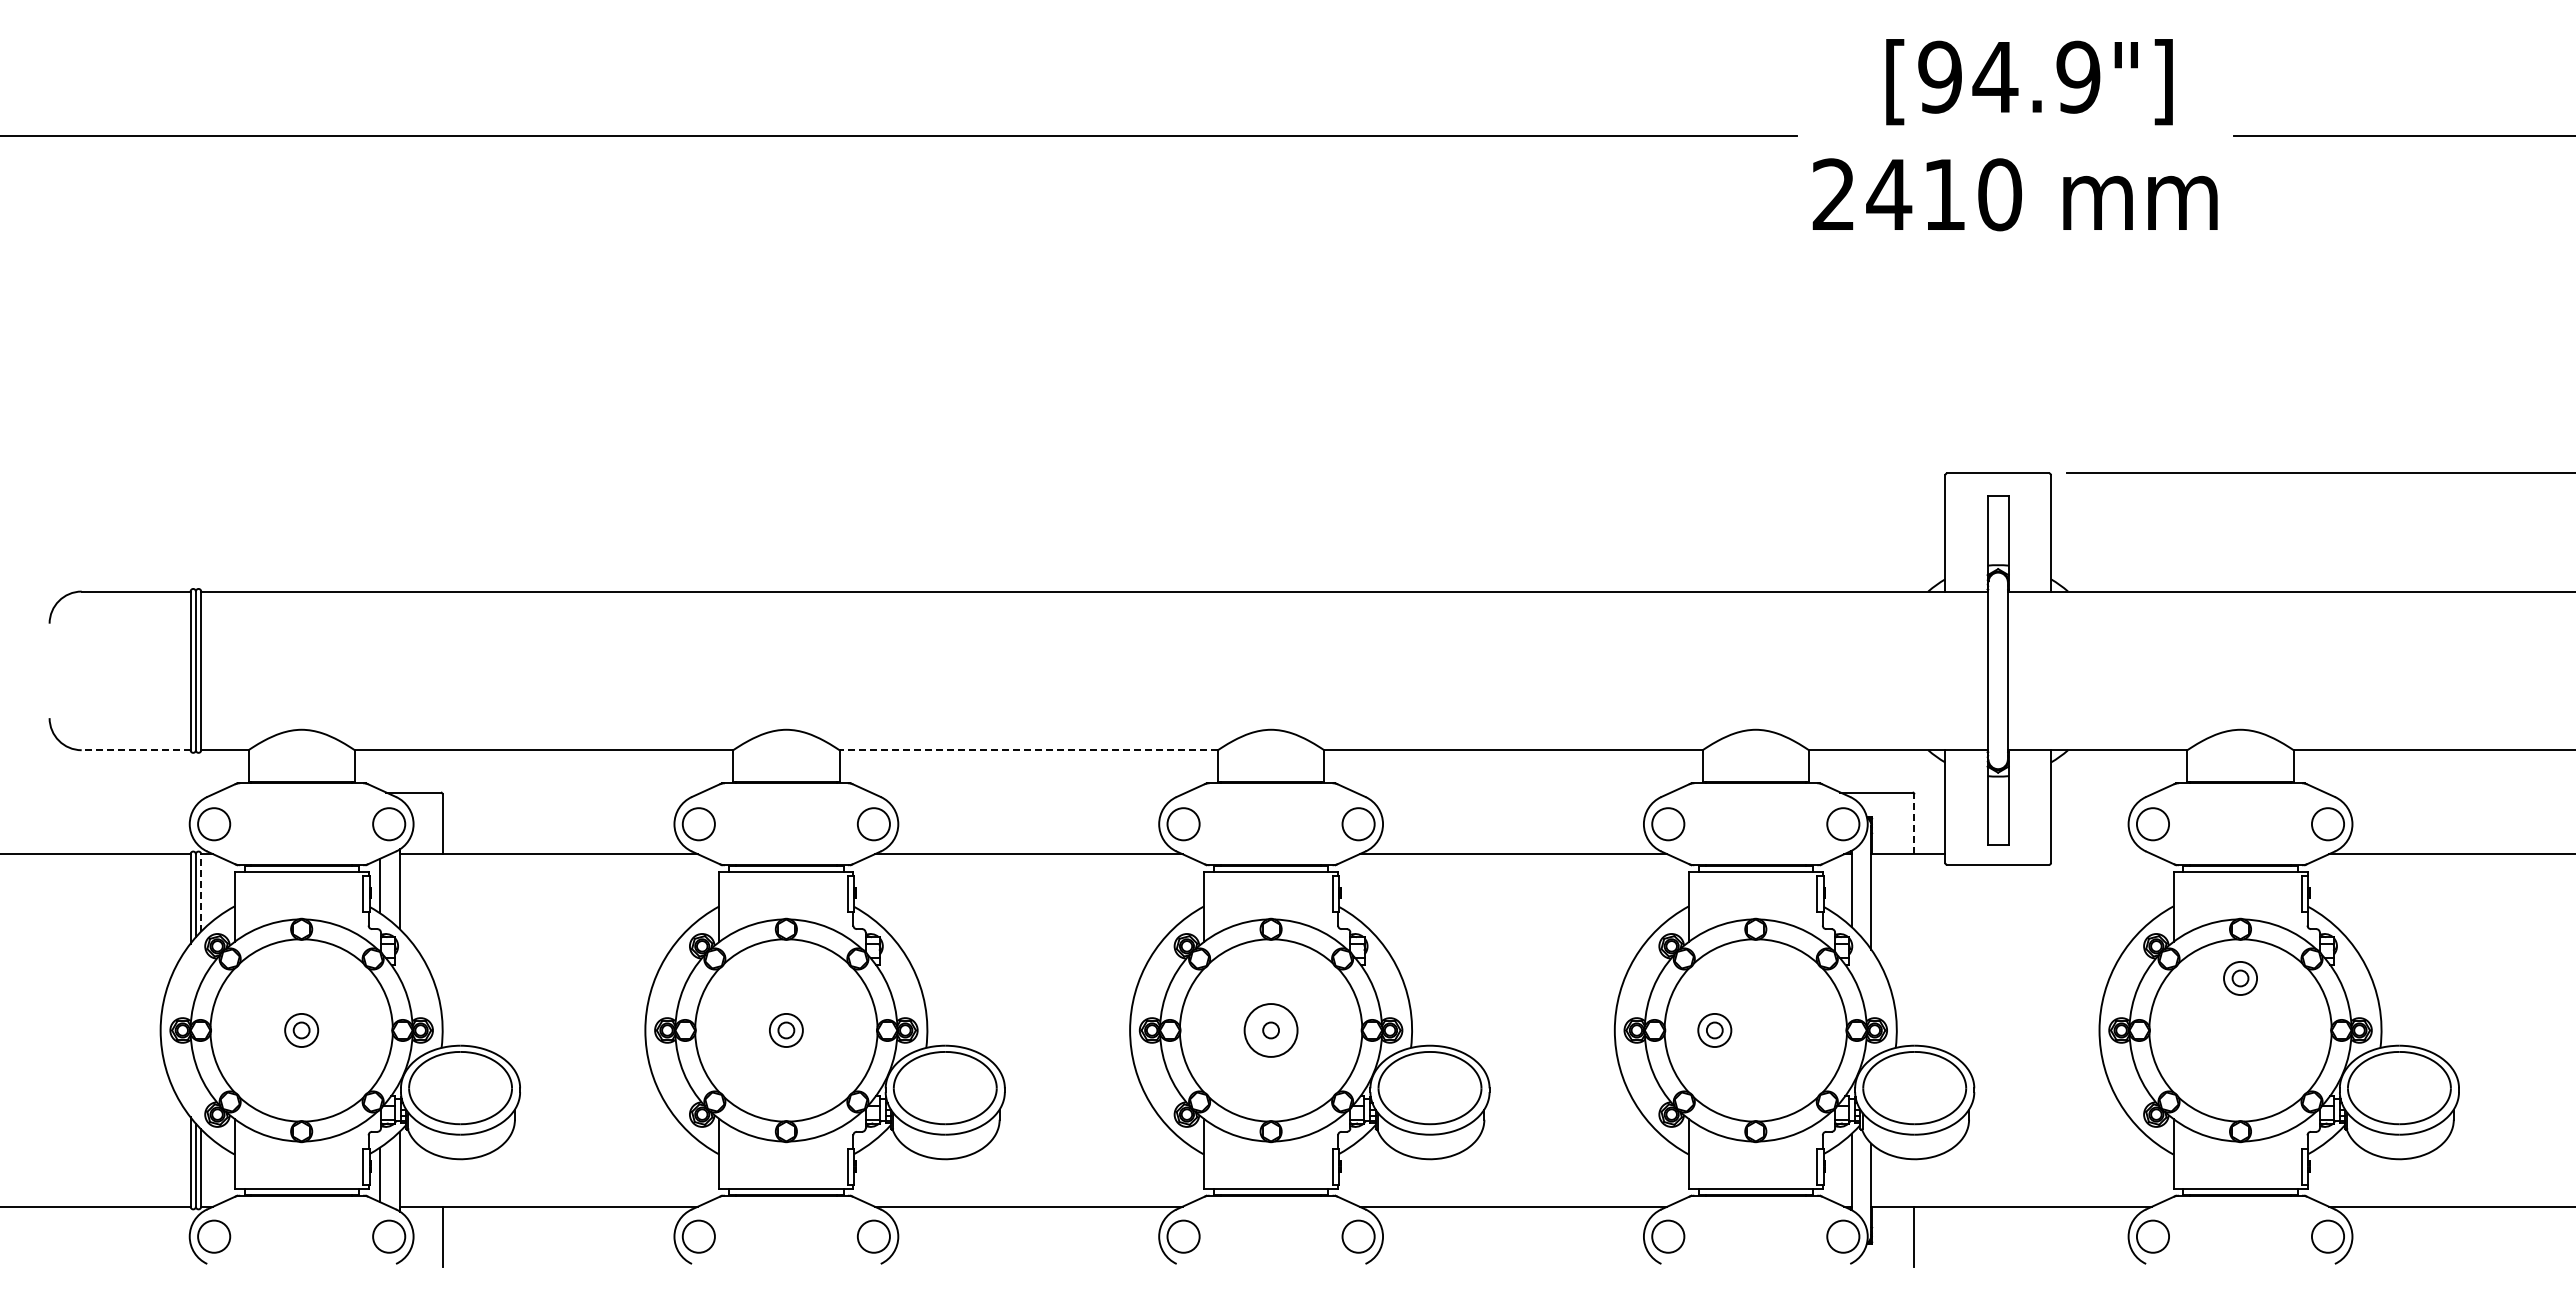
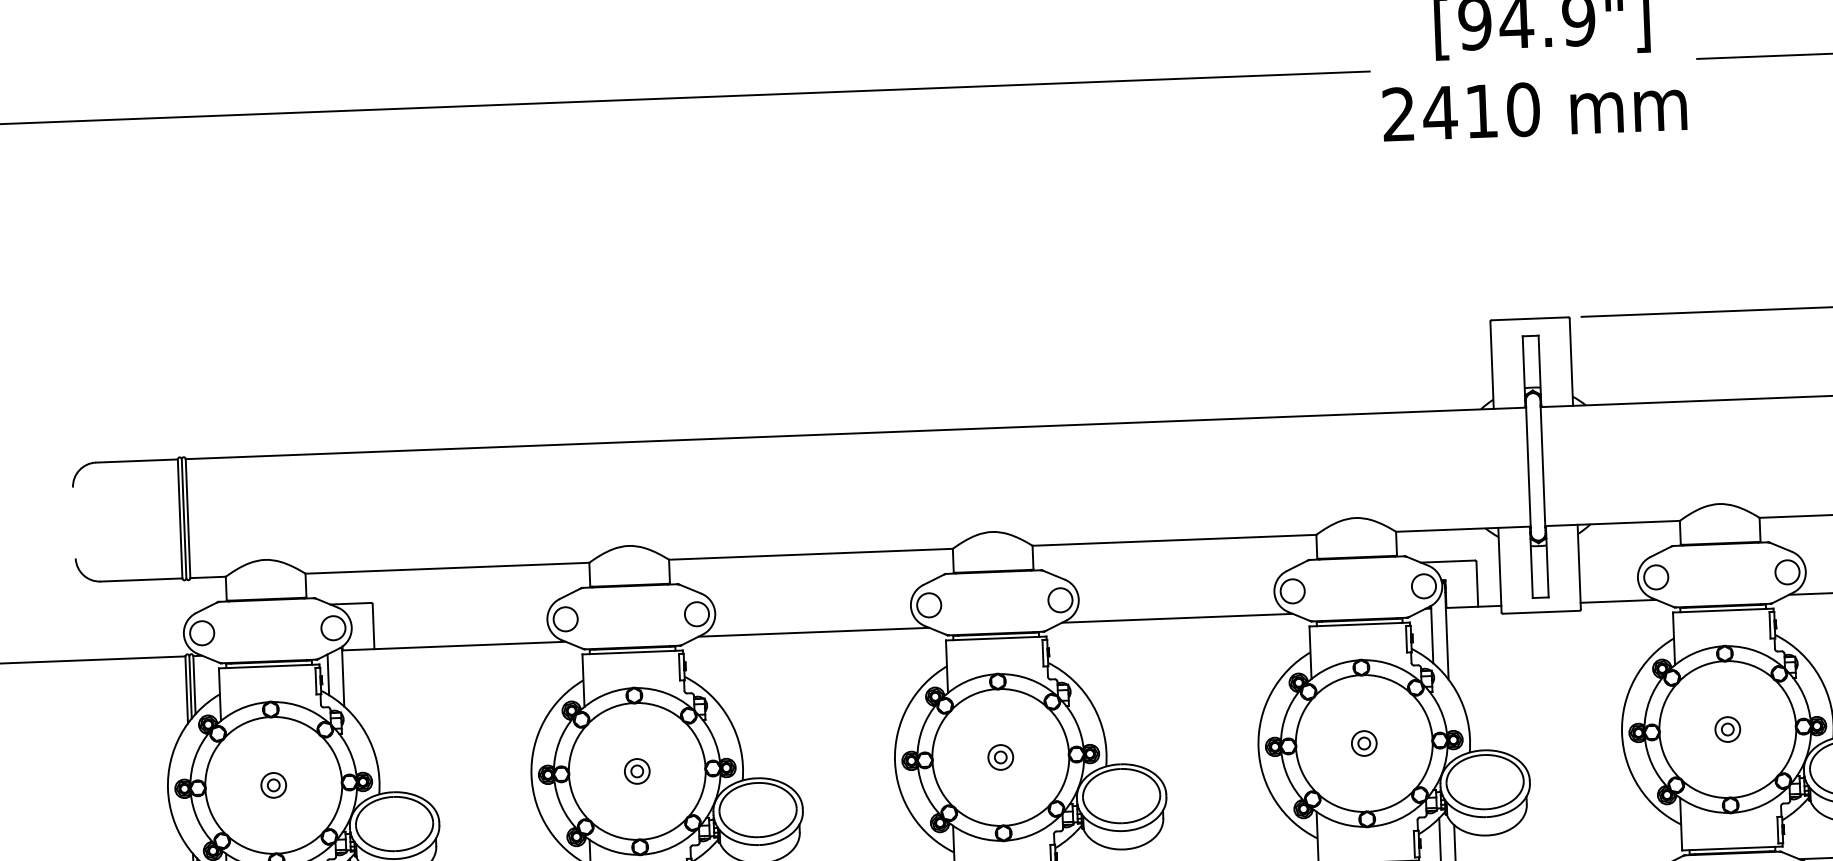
line: (135, 750) -> (141, 580), dashed -> solid
line: (1028, 750) -> (810, 554), dashed -> solid
line: (1914, 824) -> (1477, 584), dashed -> solid
line: (2101, 854) -> (1618, 601), added
line: (201, 892) -> (194, 684), dashed -> solid
part: (2240, 978) -> (1727, 729), moved
circle: (1270, 1030) -> (1000, 757), size x0.62
part: (1714, 1030) -> (1364, 743), moved

